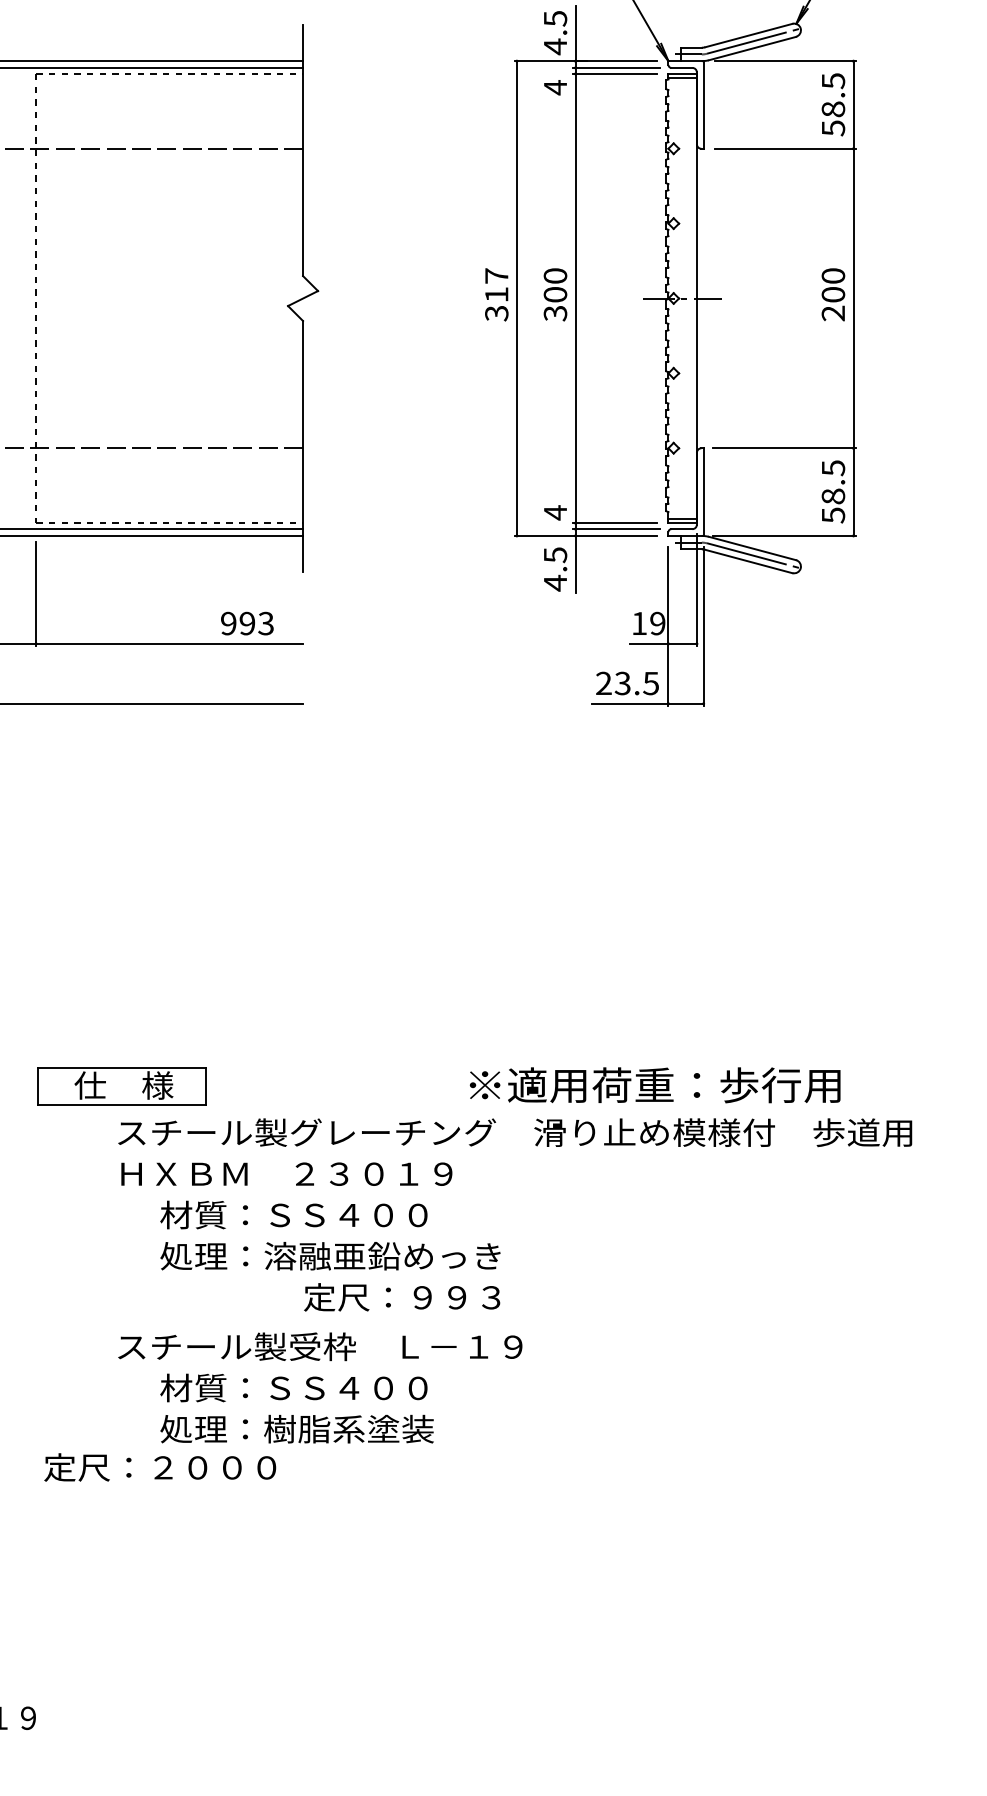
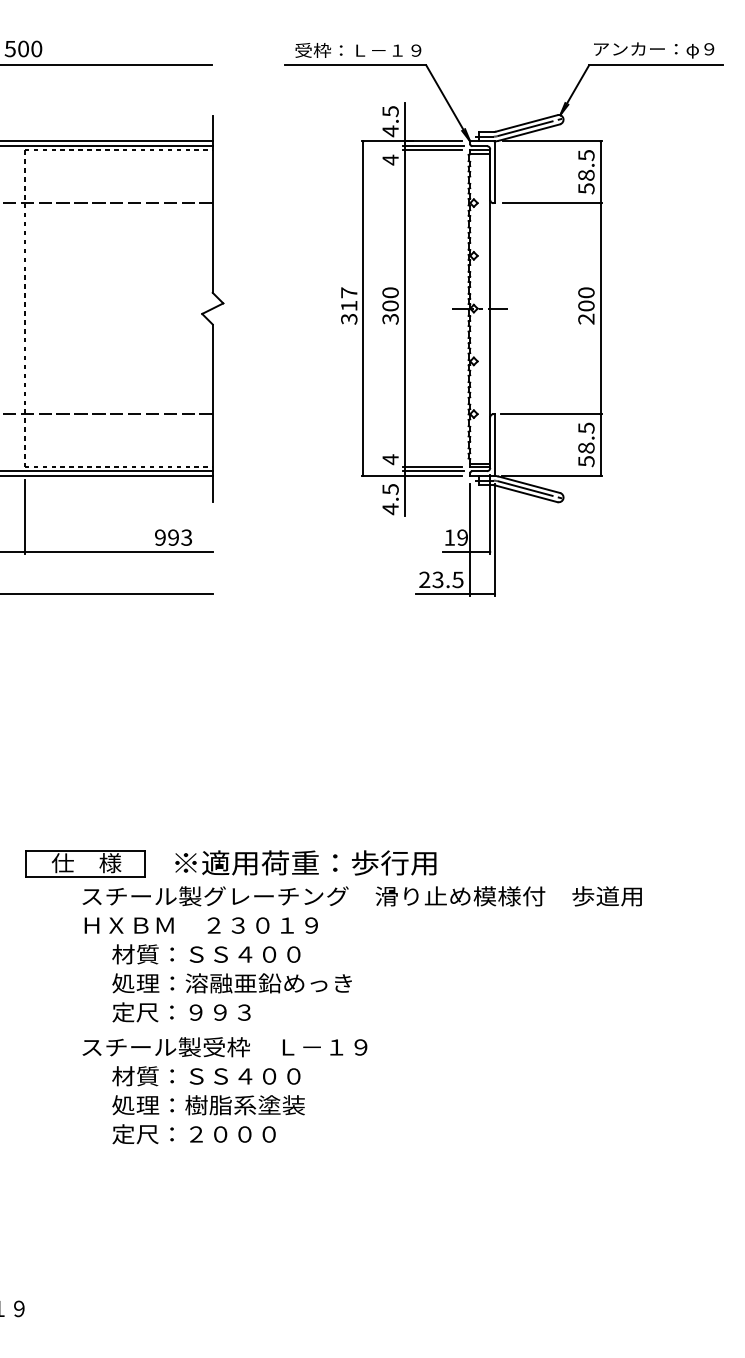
text: (654, 1084) -> (305, 862), moved
text: (402, 1297) -> (181, 1012), moved
text: (159, 1467) -> (193, 1134), moved

